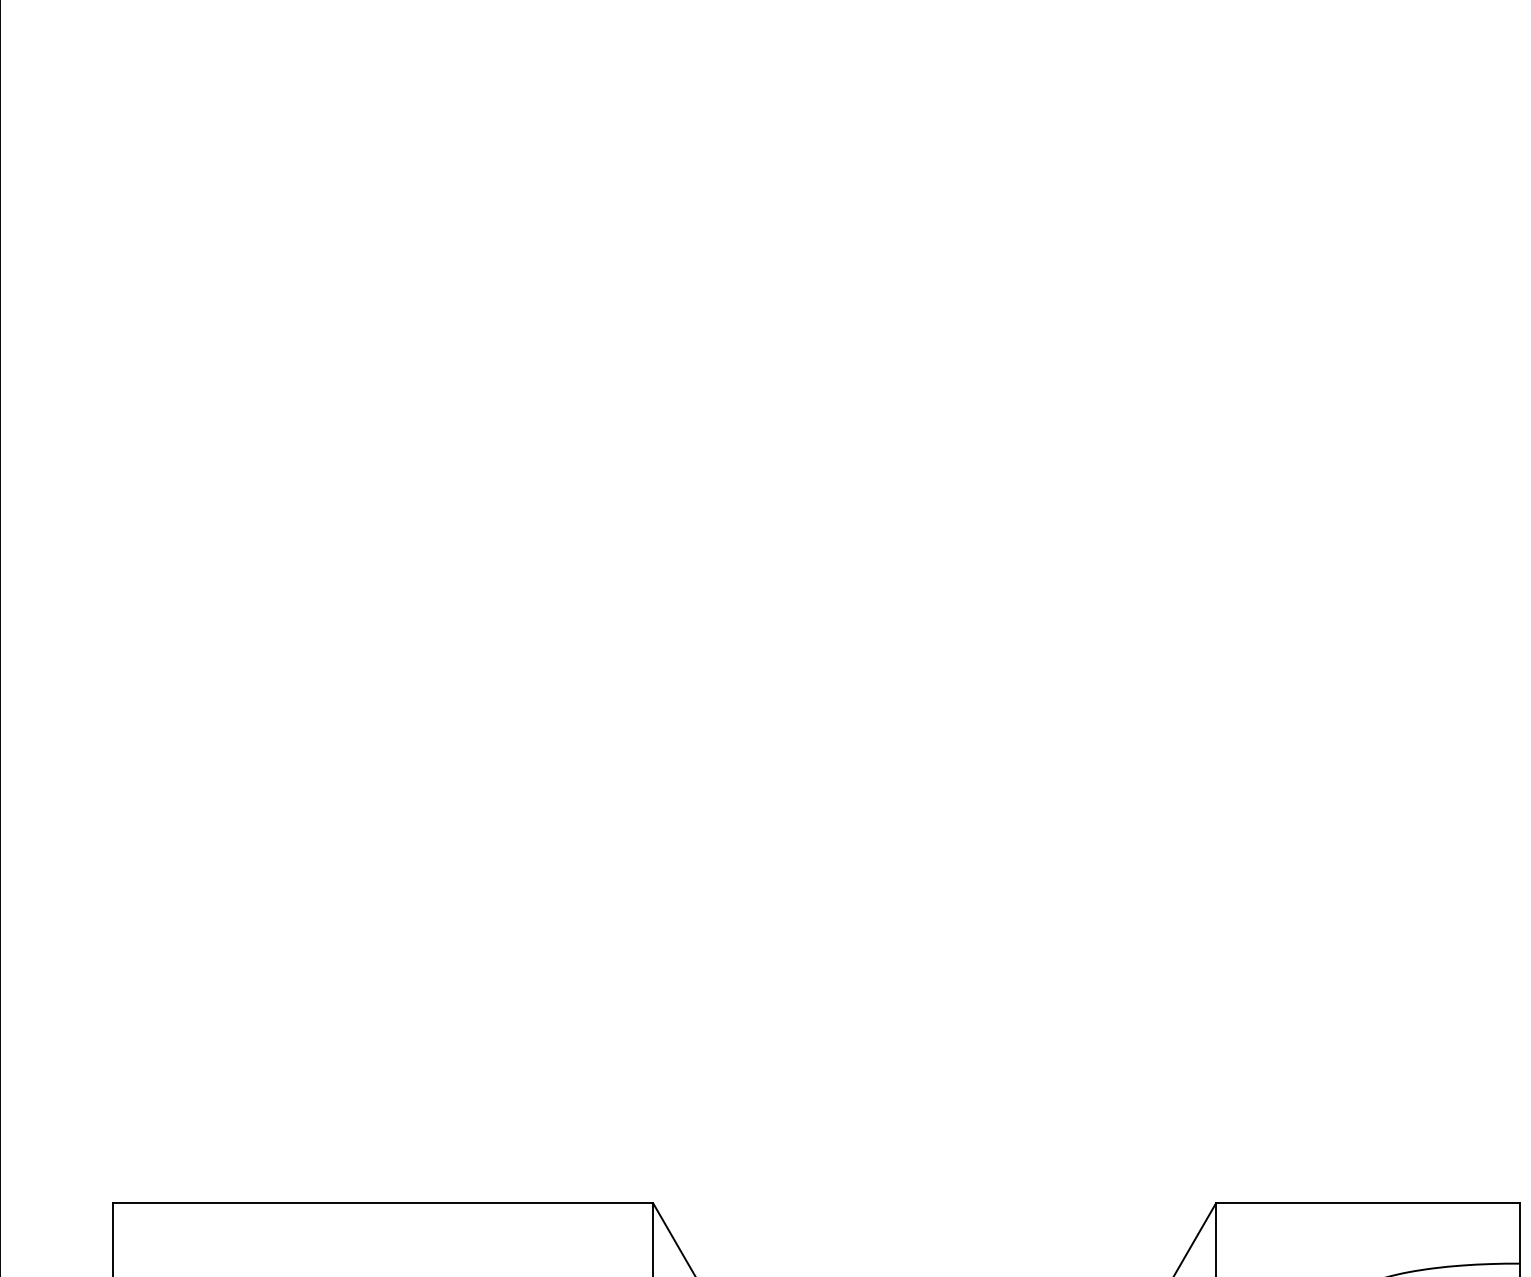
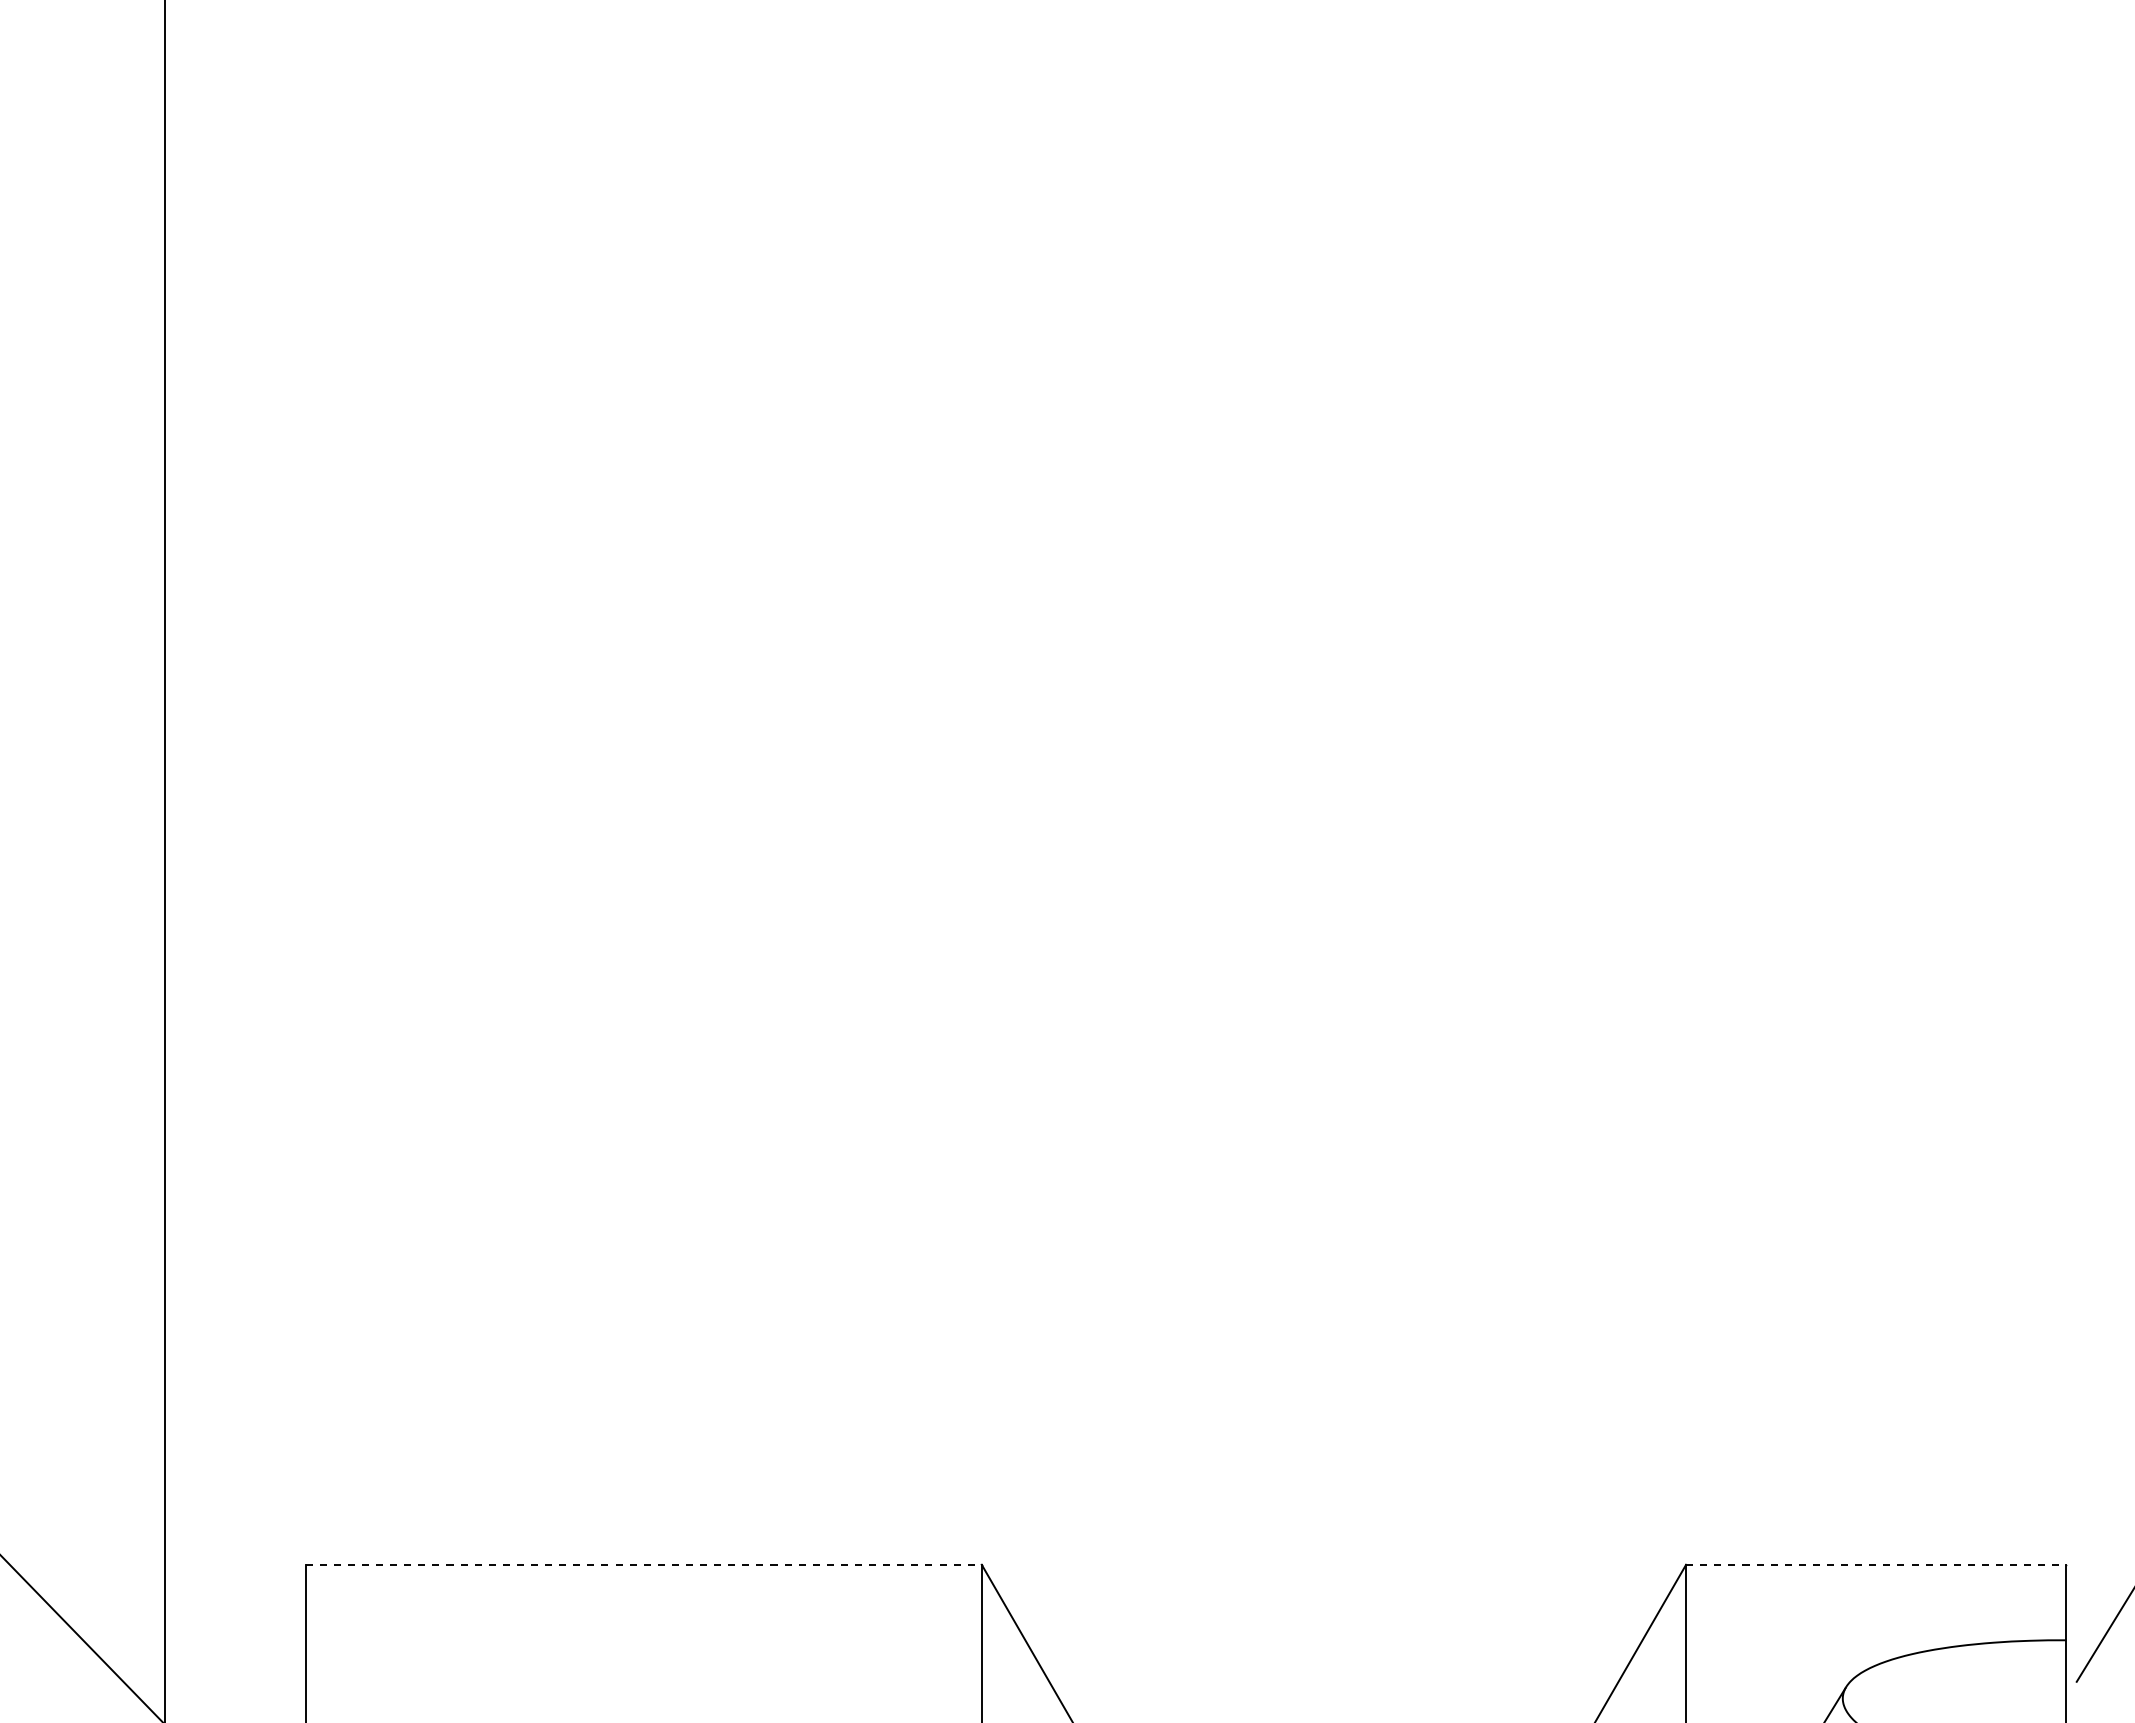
line: (383, 1203) -> (644, 1564), solid -> dashed
line: (1368, 1203) -> (1876, 1564), solid -> dashed

